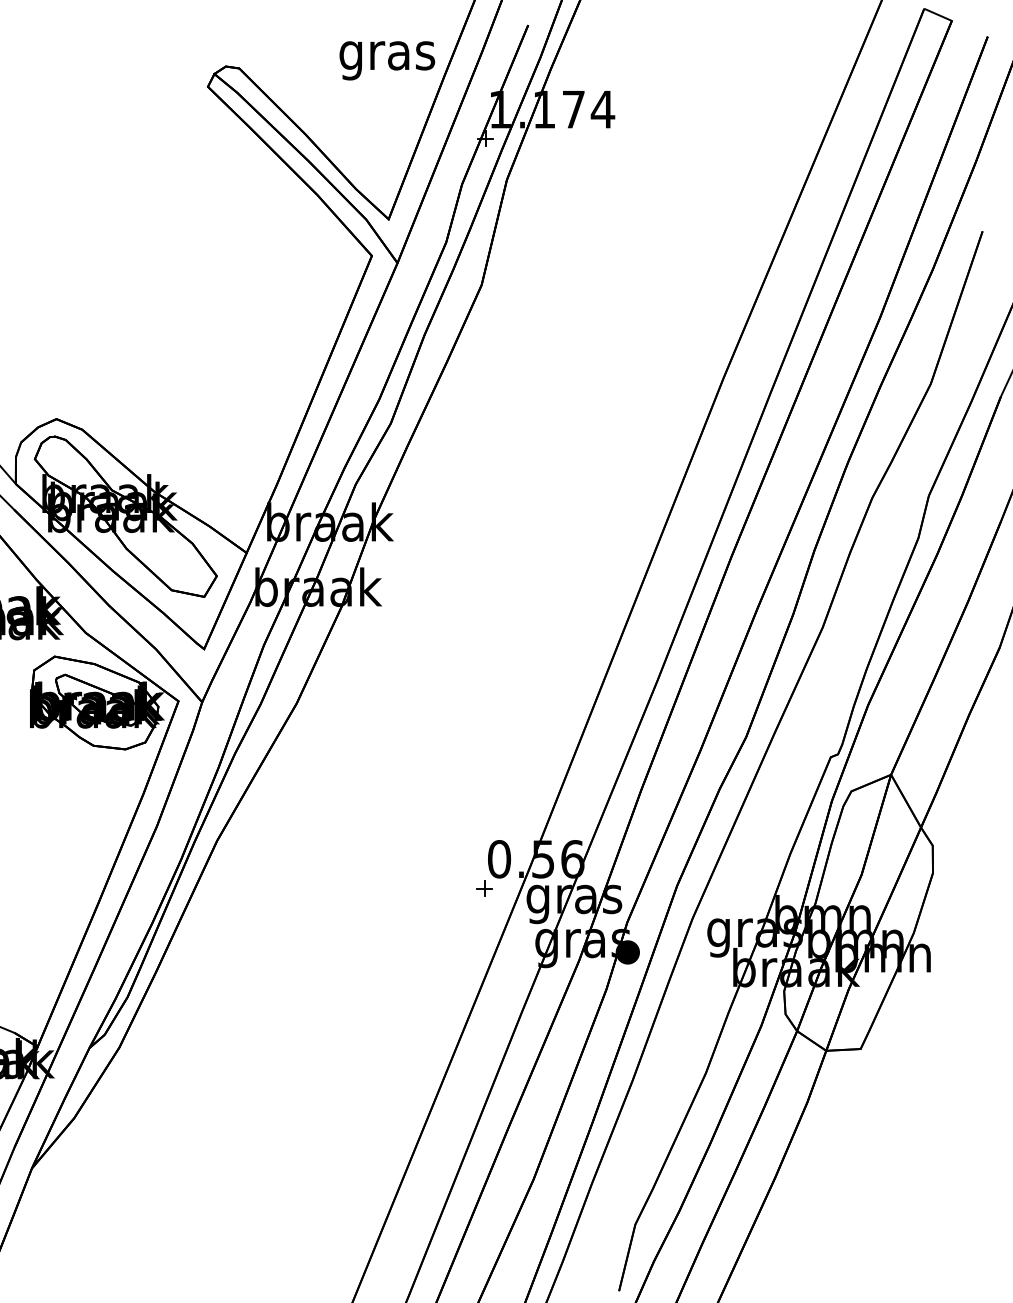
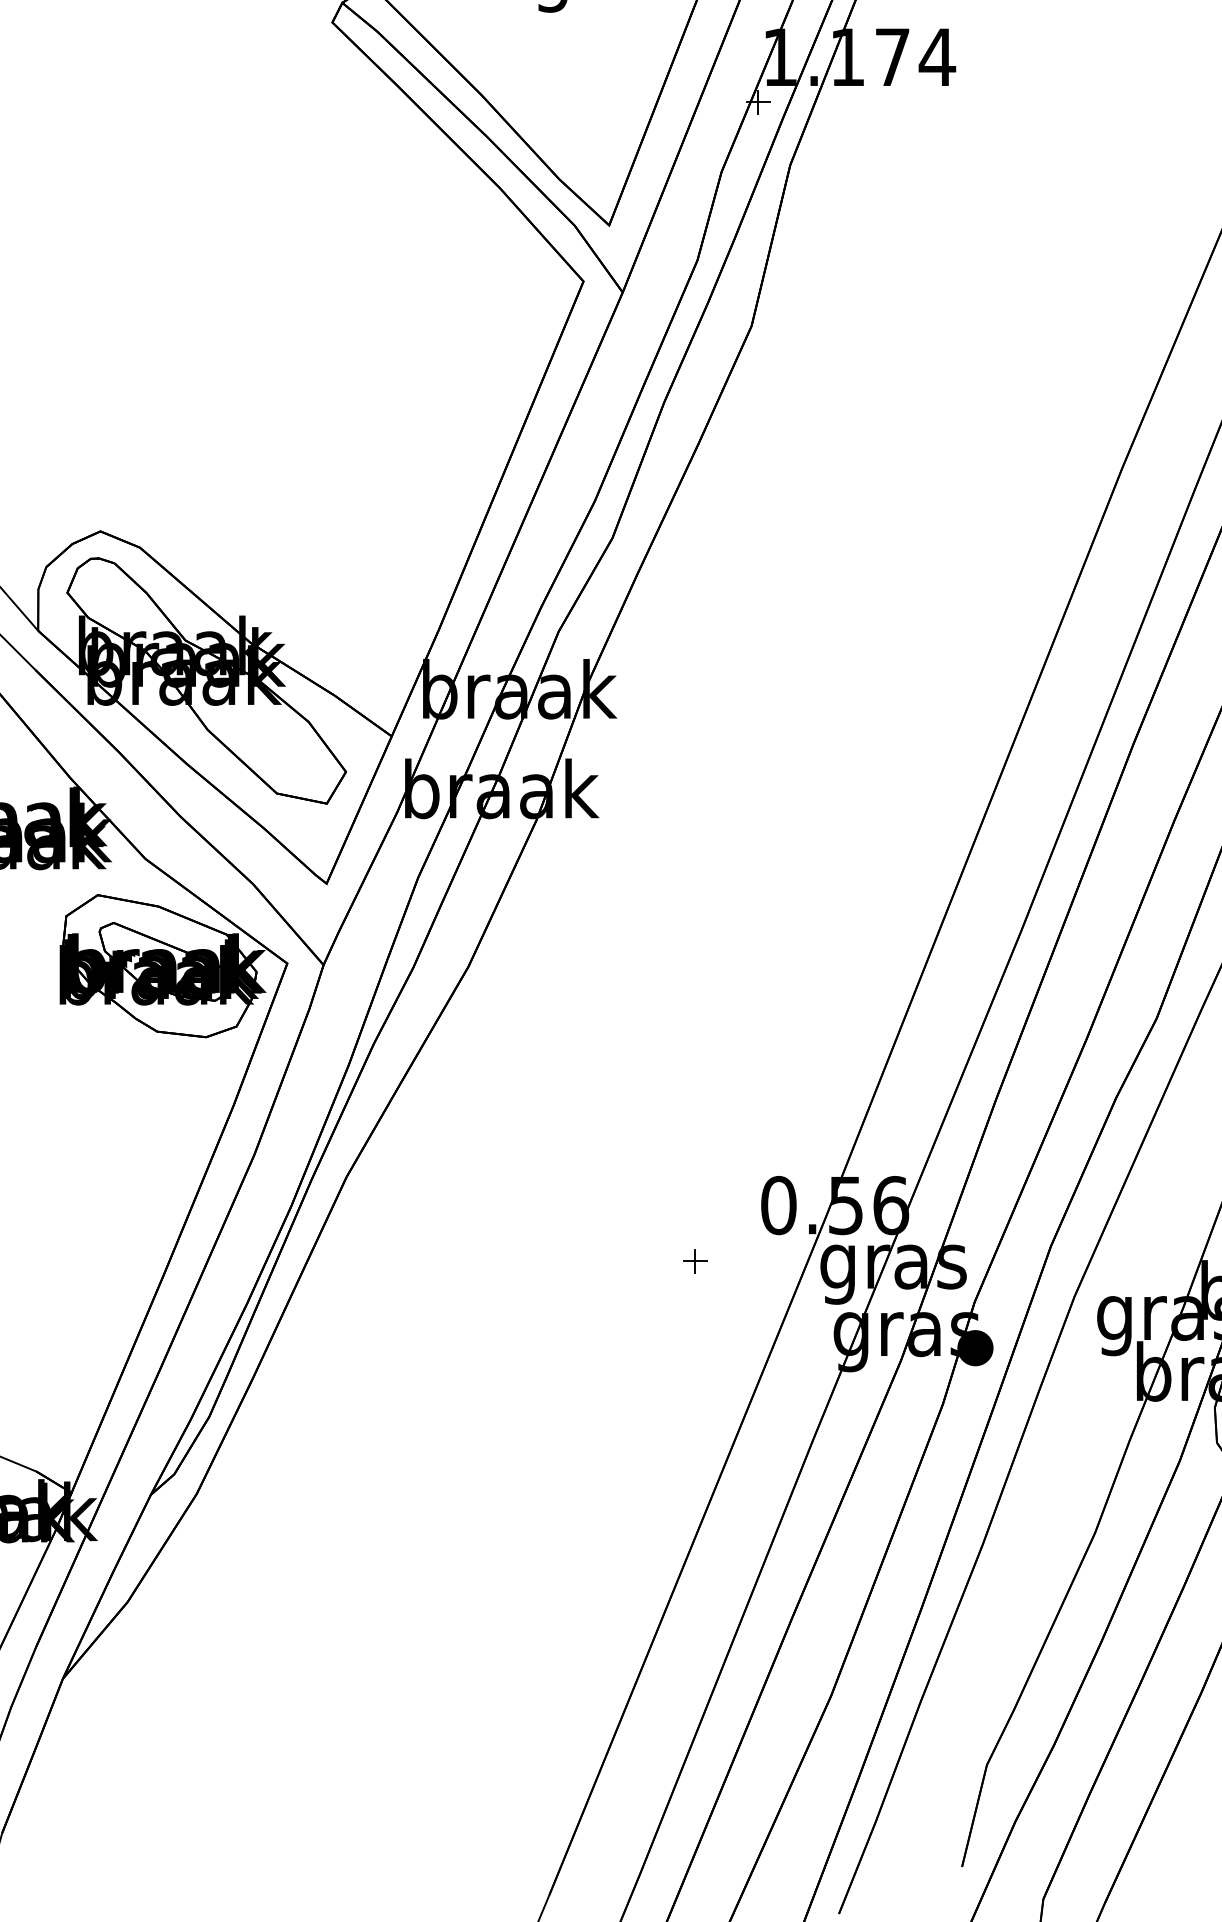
part: (484, 888) -> (694, 1260), moved

